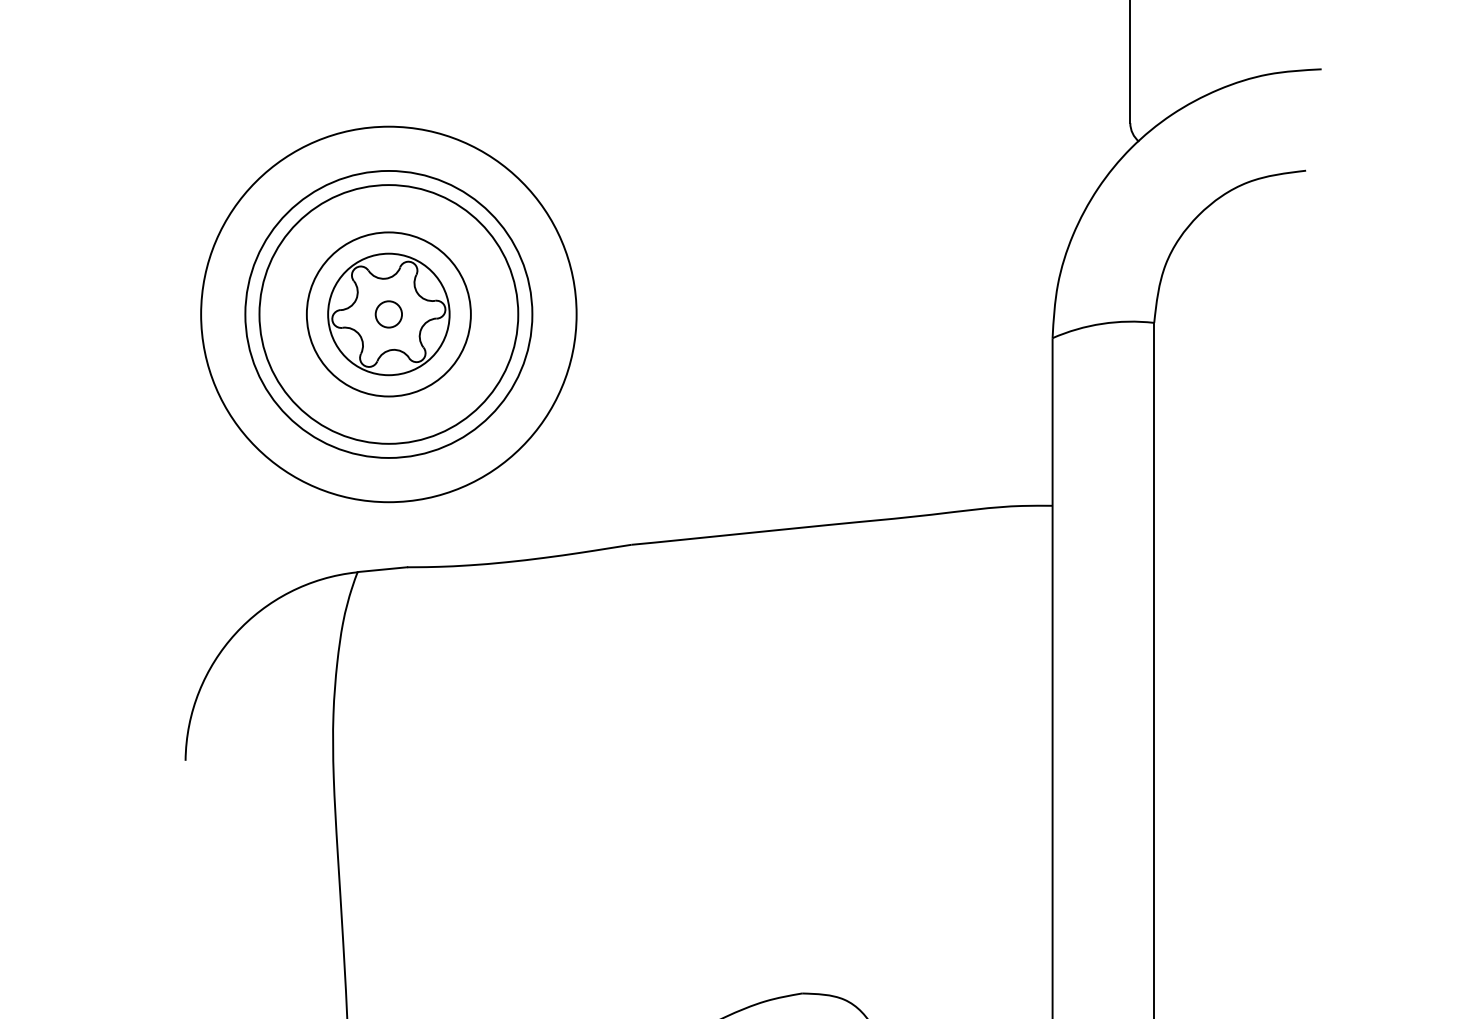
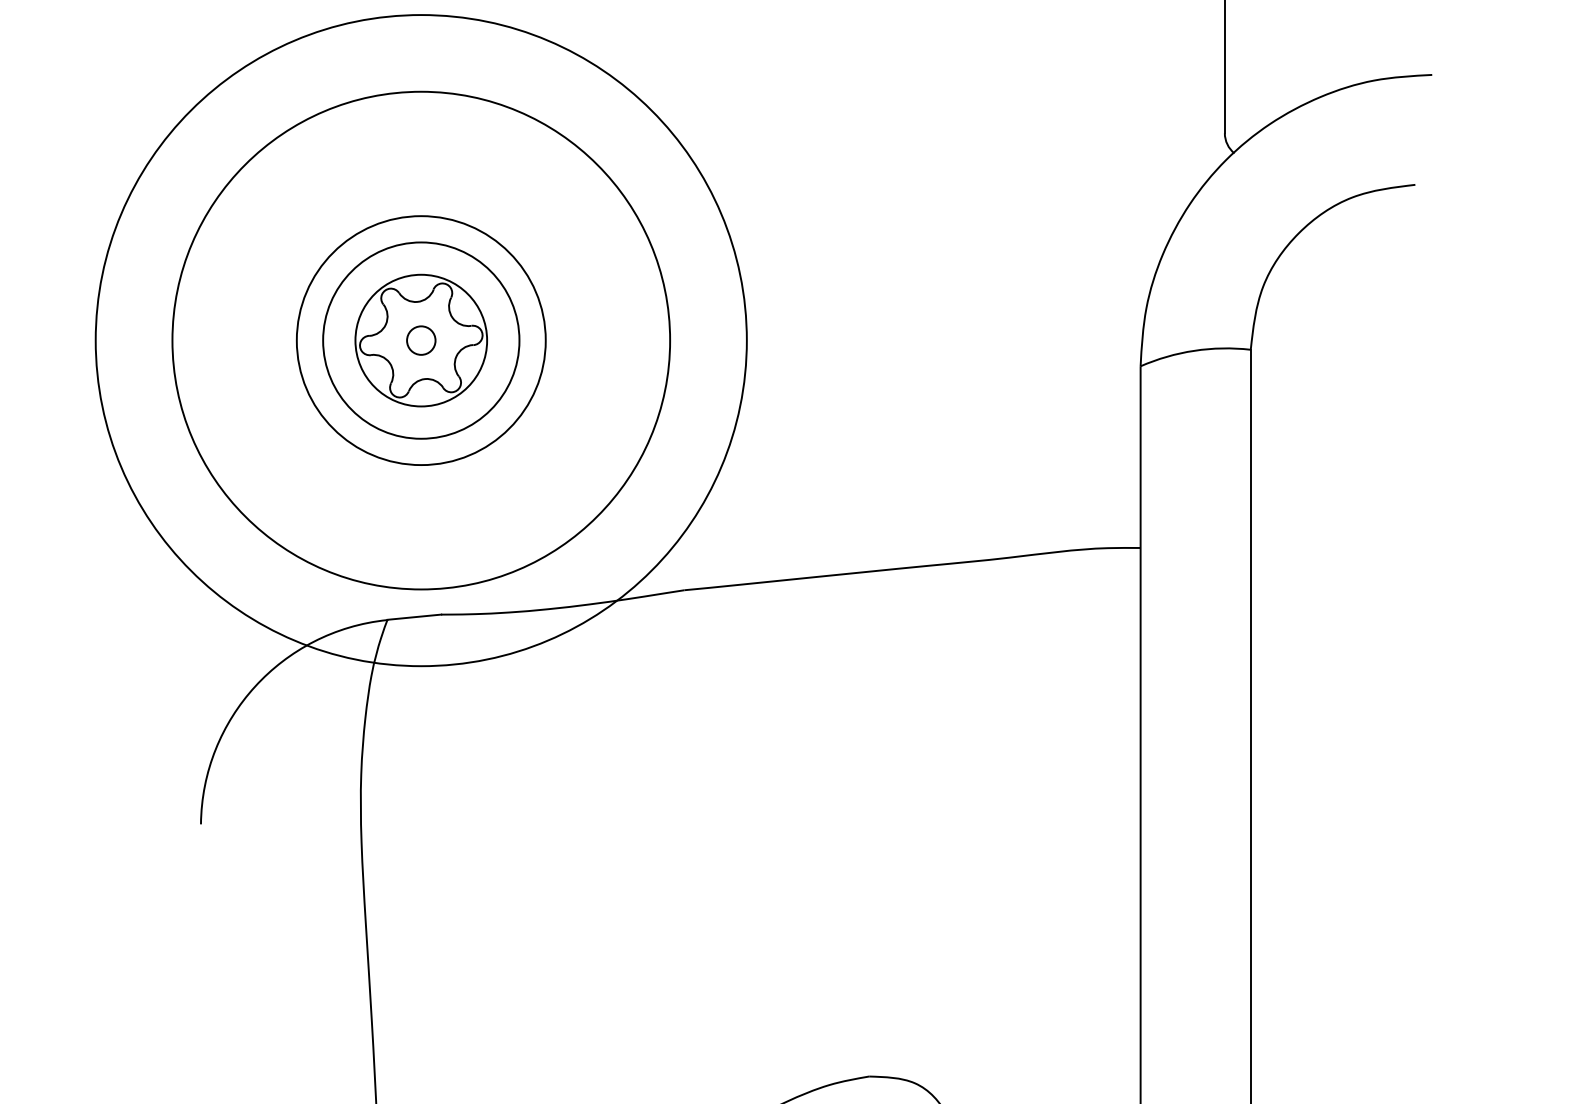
circle: (388, 314) -> (420, 340), size x1.6
circle: (388, 314) -> (420, 340), size x1.6
circle: (389, 314) -> (421, 340), size x0.7
circle: (389, 314) -> (421, 340), size x1.4

